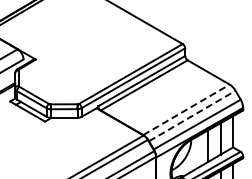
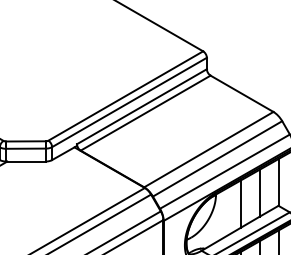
line: (186, 109) -> (208, 149), dashed -> solid
line: (192, 115) -> (217, 158), dashed -> solid

